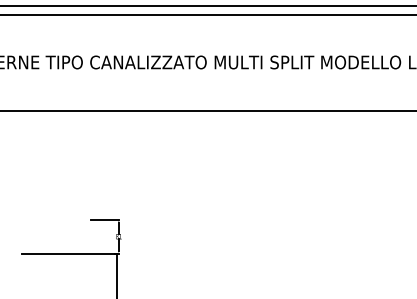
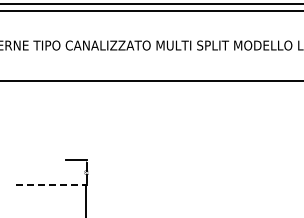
line: (69, 253) -> (50, 184), solid -> dashed

